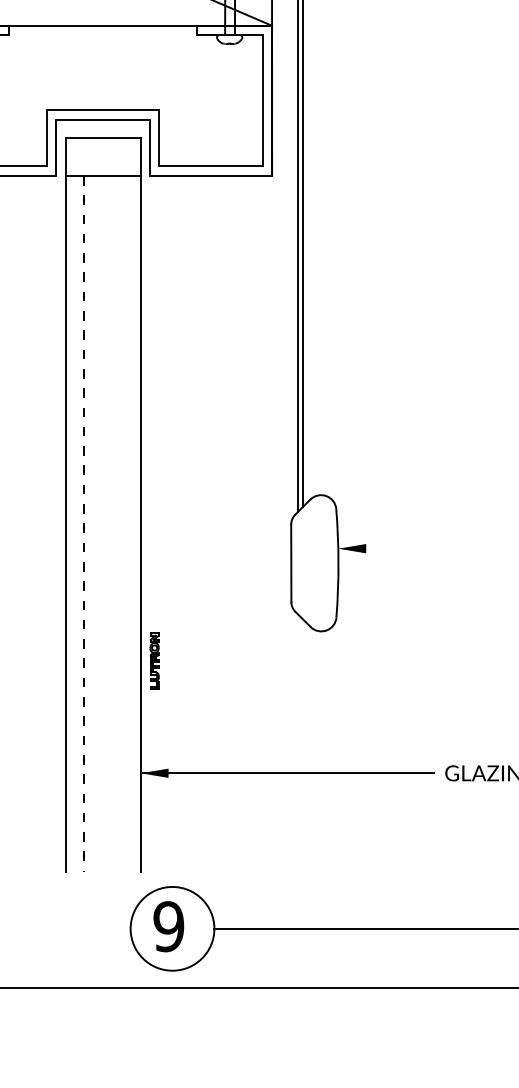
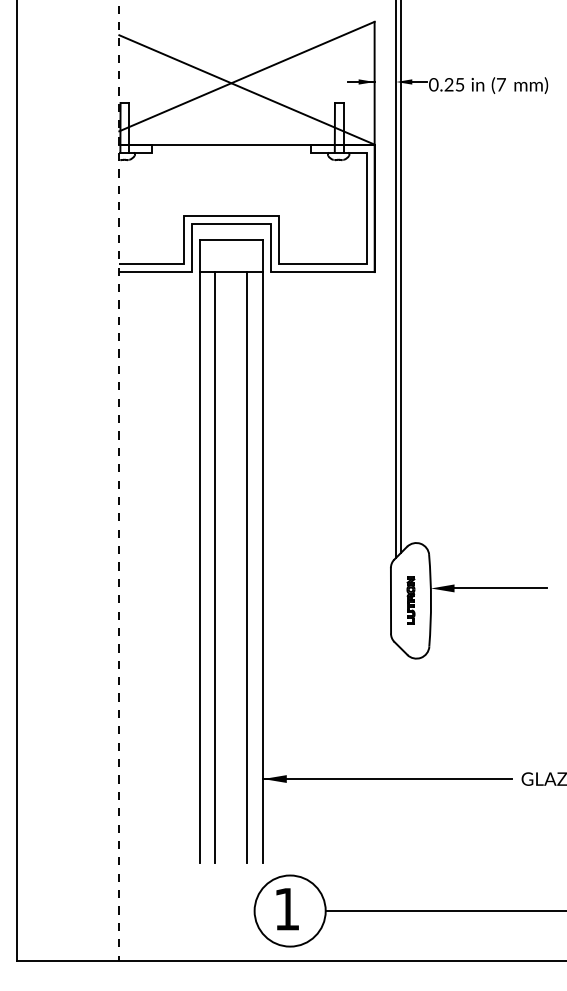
line: (122, 524) -> (247, 567), added
line: (84, 525) -> (215, 568), dashed -> solid
line: (412, 548) -> (493, 588), added
part: (154, 660) -> (410, 600), moved
text: (168, 925) -> (286, 908), 9 -> 1

